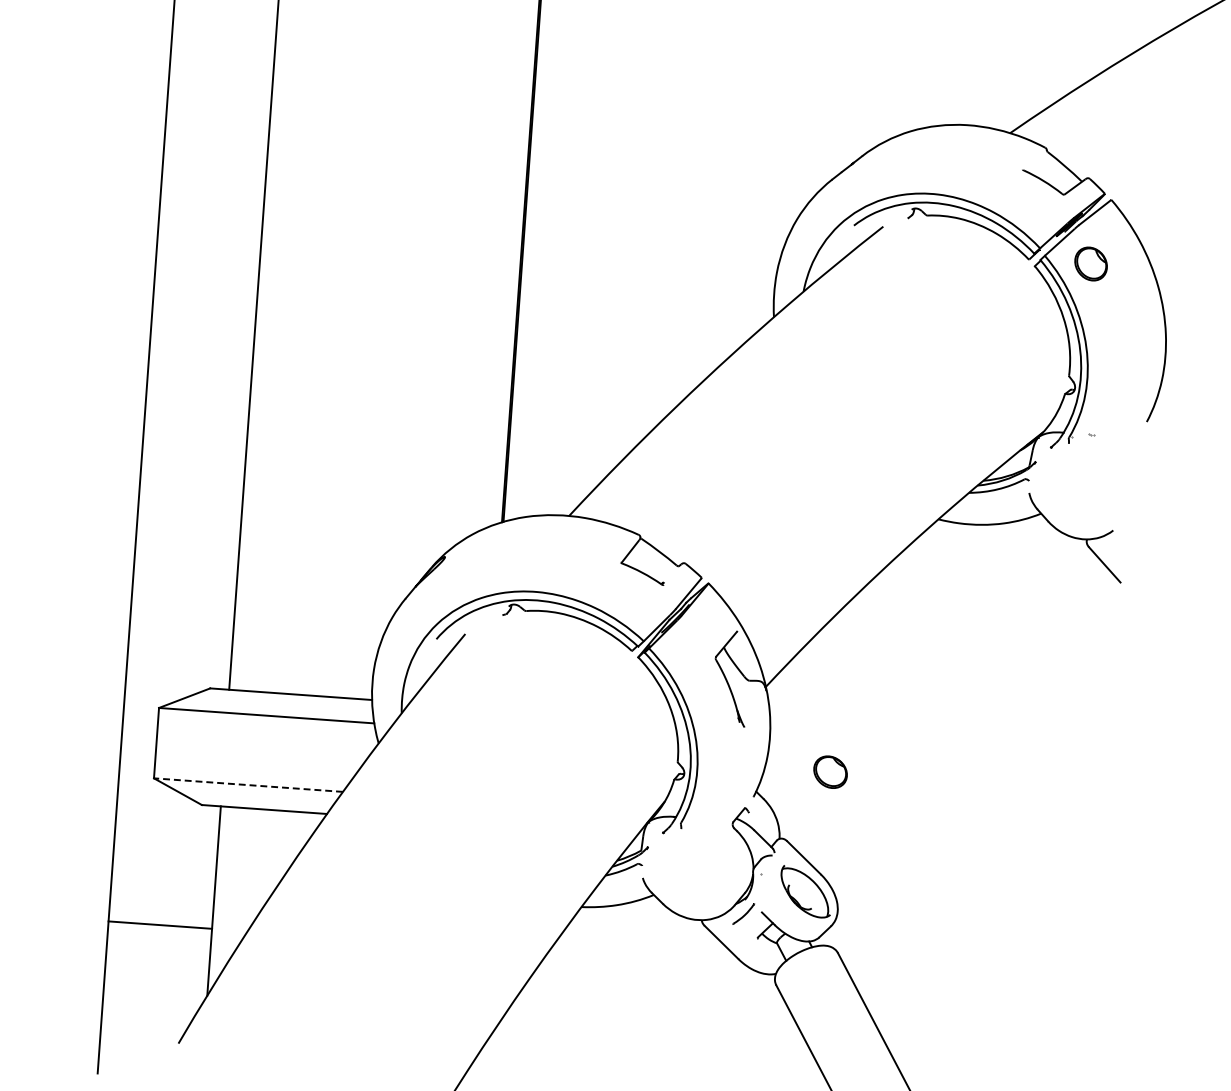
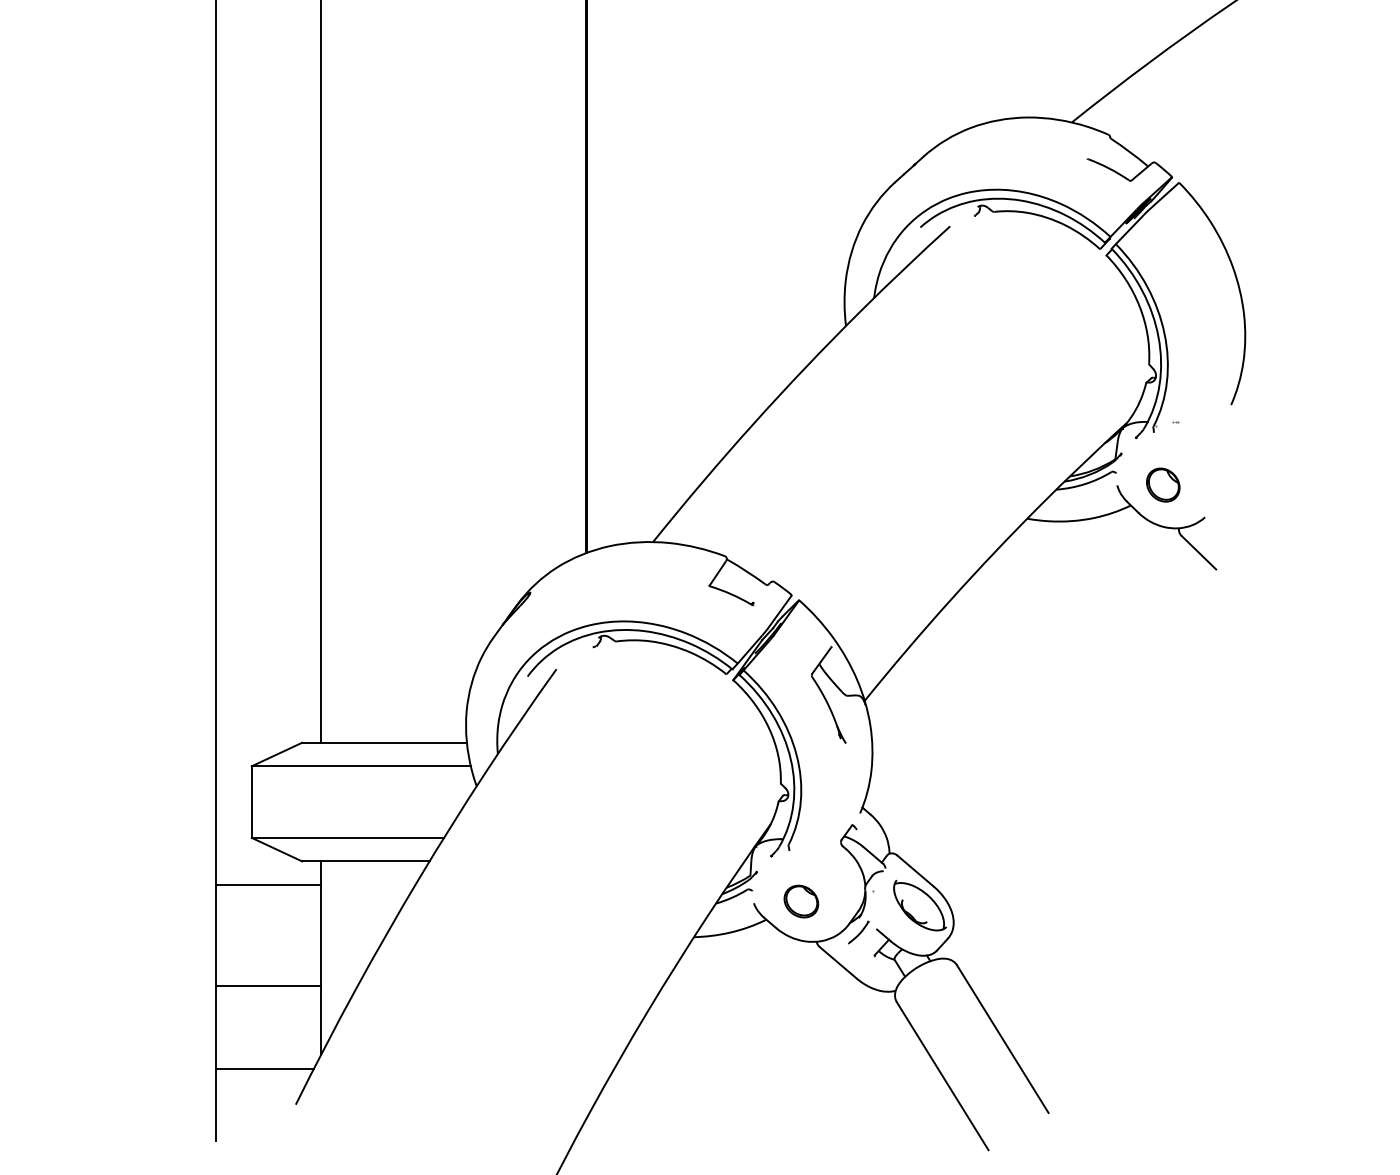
part: (1091, 263) -> (1163, 484), moved
part: (830, 772) -> (801, 901), moved
line: (248, 784) -> (347, 837), dashed -> solid
line: (167, 826) -> (268, 885), added
line: (150, 1006) -> (264, 1069), added

